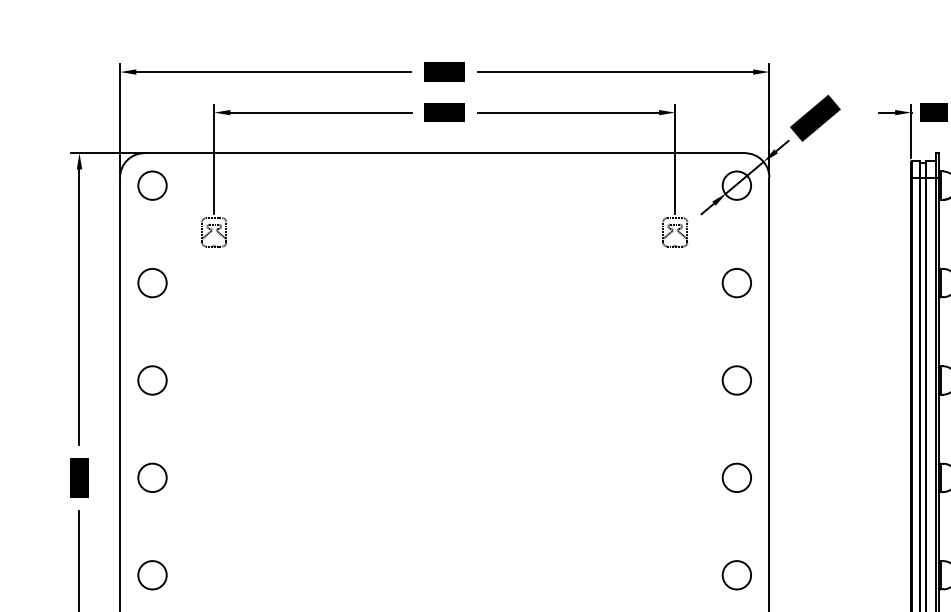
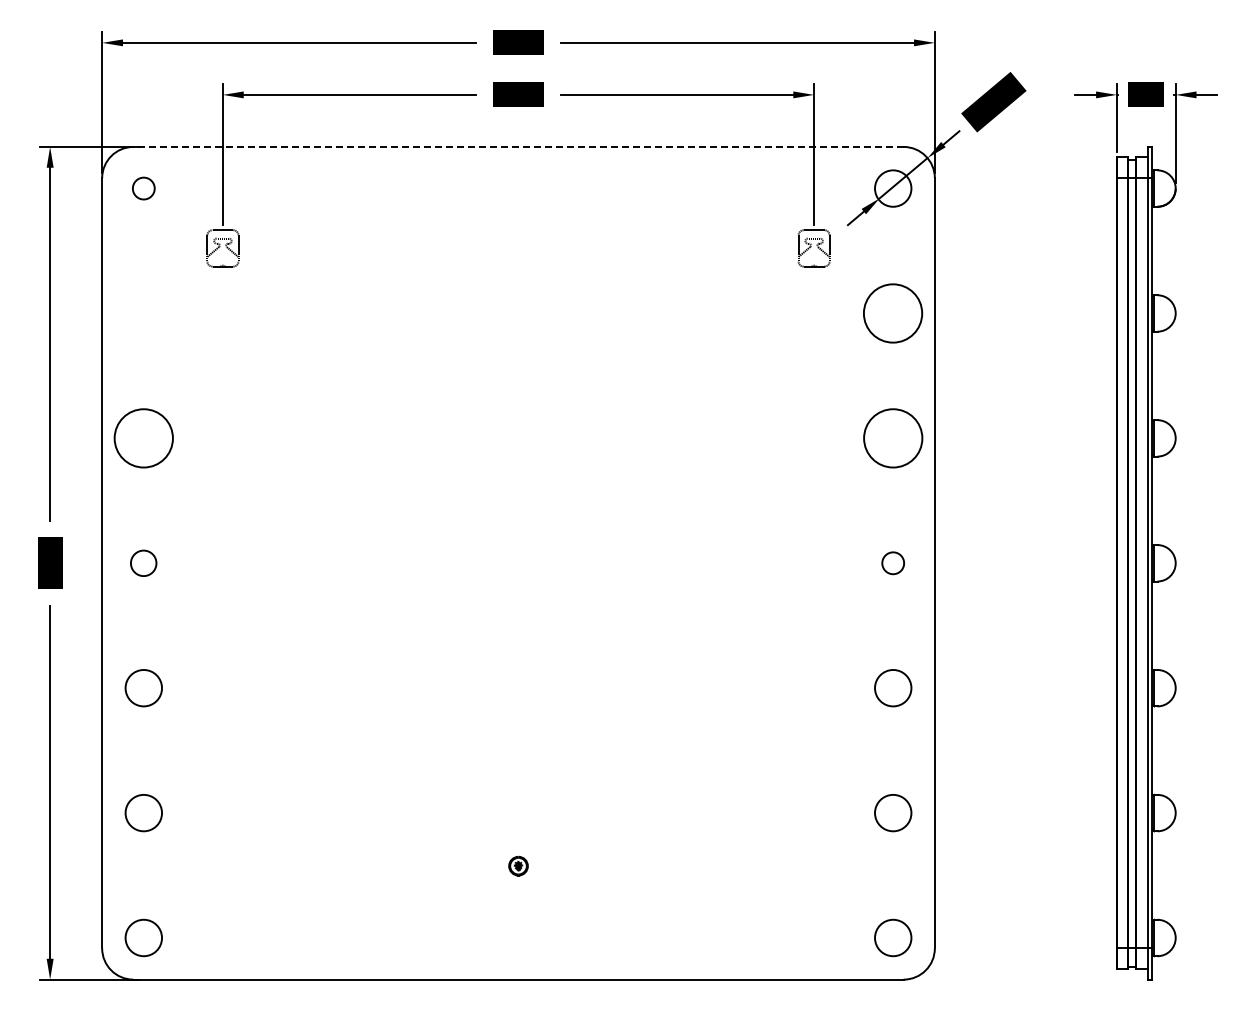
line: (444, 152) -> (518, 146), solid -> dashed
circle: (152, 185) -> (143, 188), size x0.6
circle: (152, 283) -> (143, 313), removed
circle: (737, 283) -> (893, 313), size x1.6
circle: (152, 380) -> (143, 438), size x1.6
circle: (737, 380) -> (893, 438), size x1.6
circle: (152, 478) -> (143, 563), size x0.7
circle: (737, 478) -> (893, 563), size x0.6

